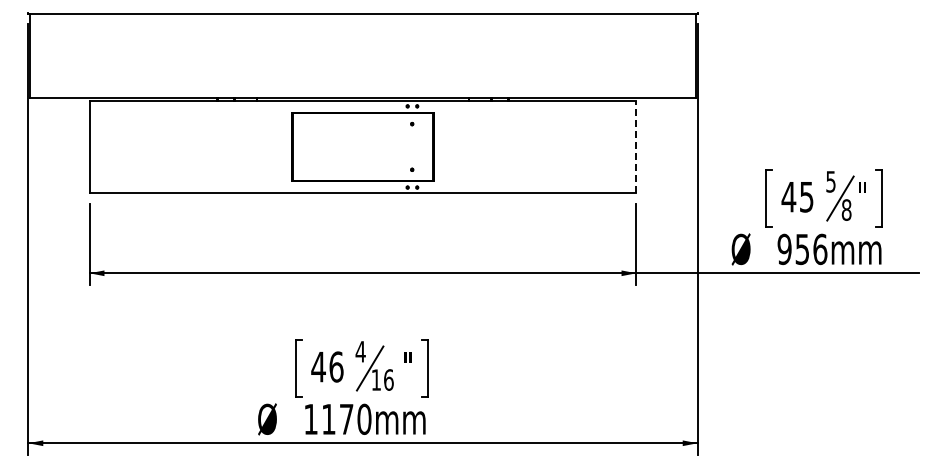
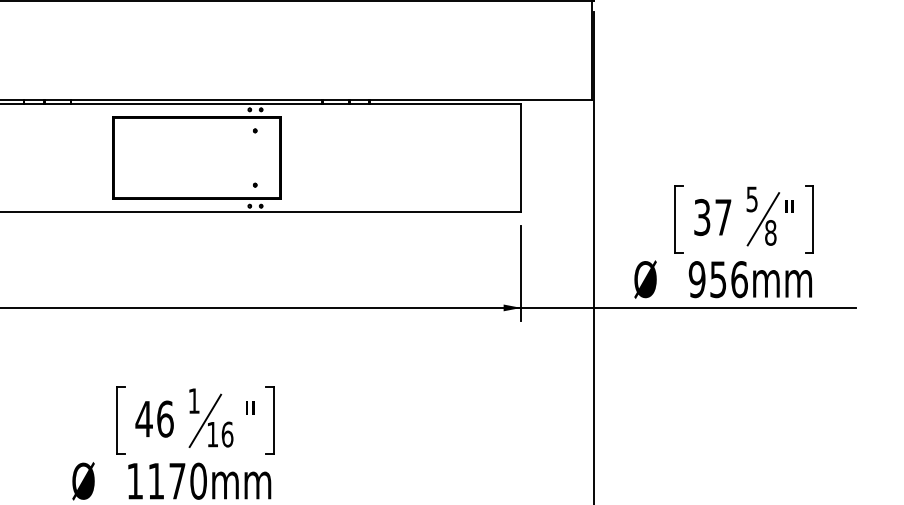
line: (636, 146) -> (521, 157), dashed -> solid
text: (797, 196) -> (712, 216), 45 -> 37
text: (360, 351) -> (193, 400), 4 -> 1

